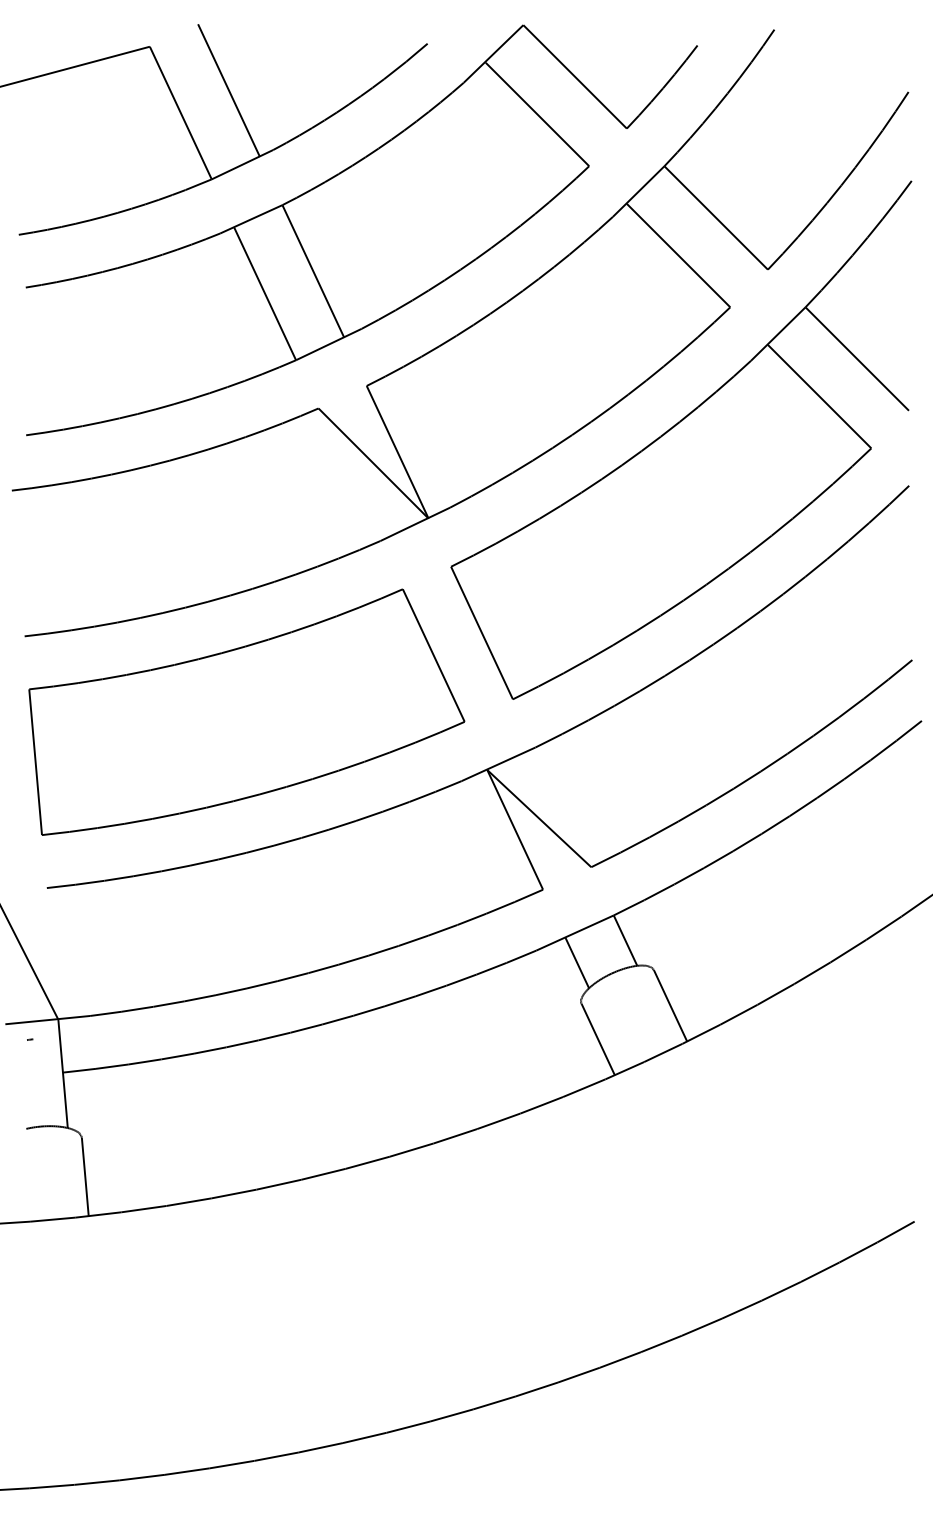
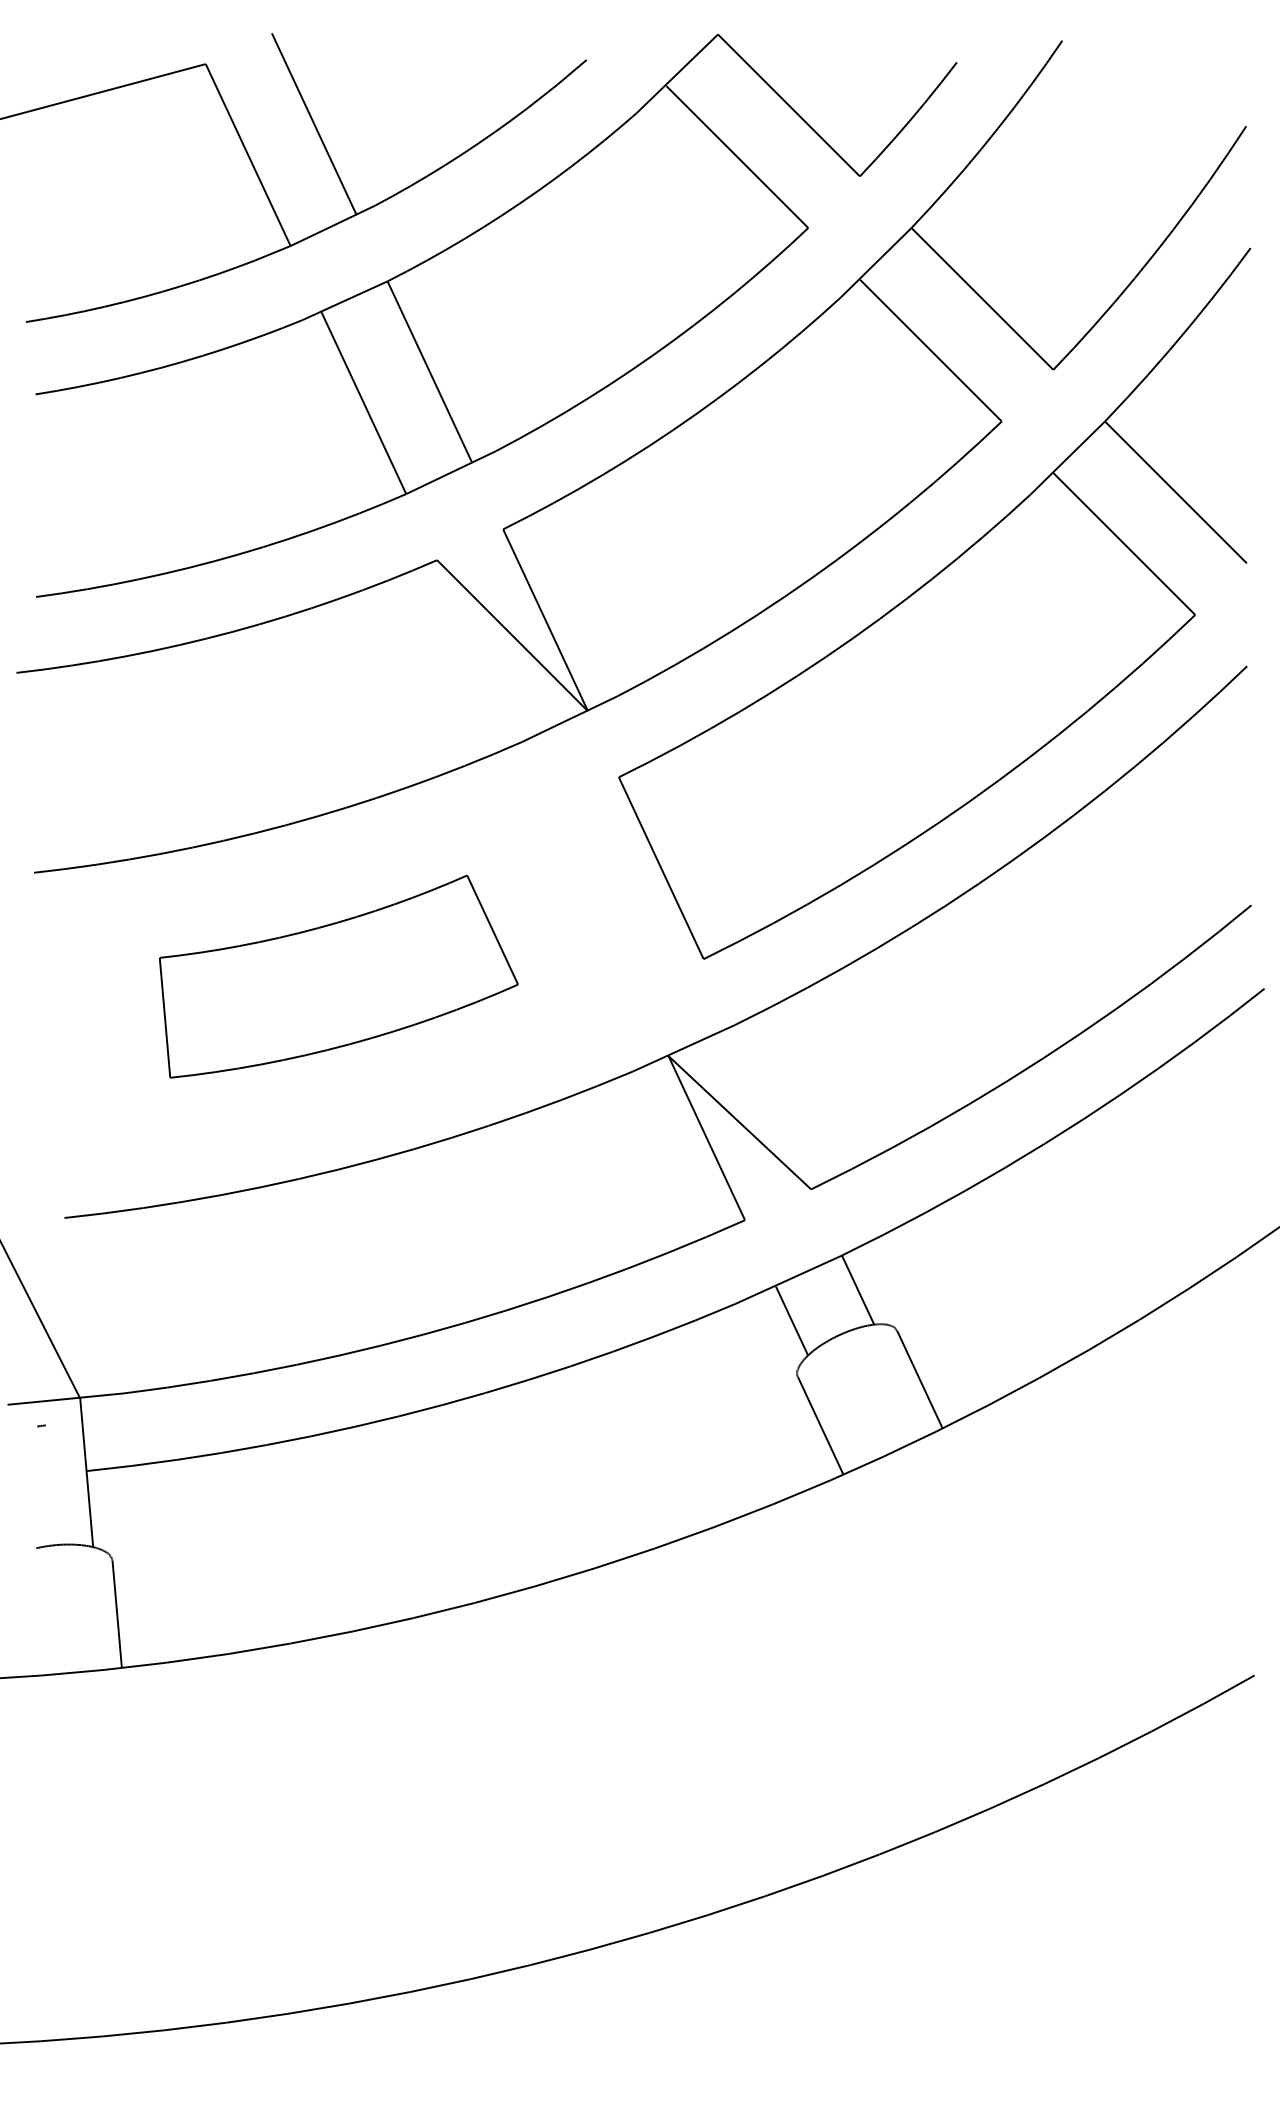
part: (246, 711) -> (338, 975), size x0.6

